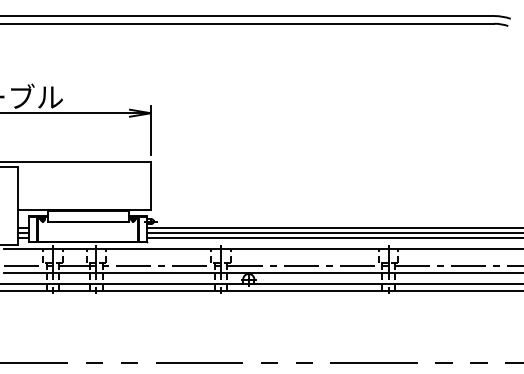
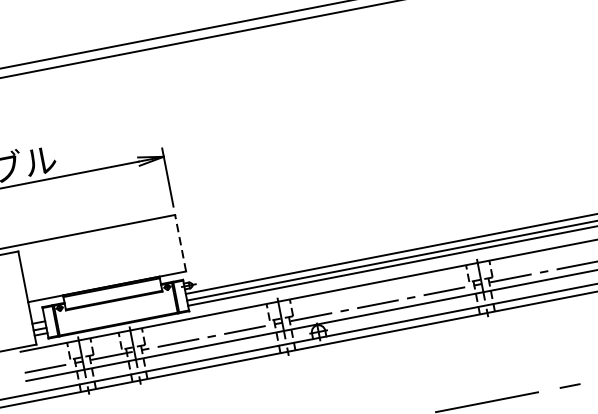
line: (150, 185) -> (179, 242), solid -> dashed

